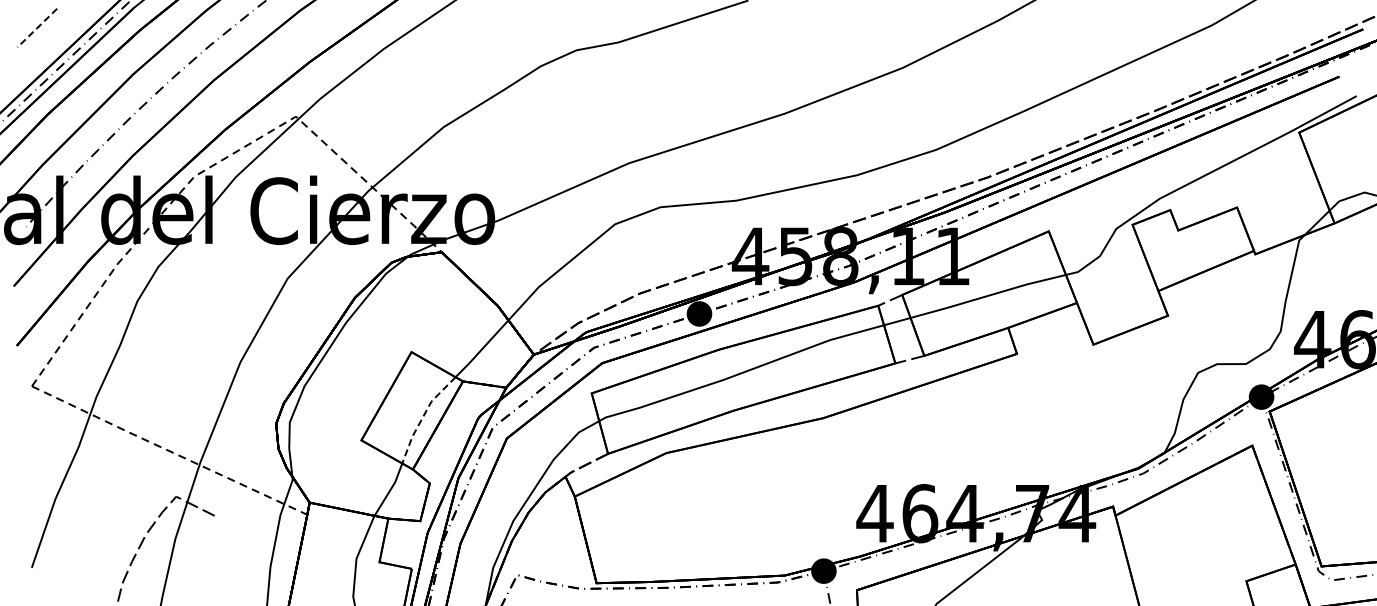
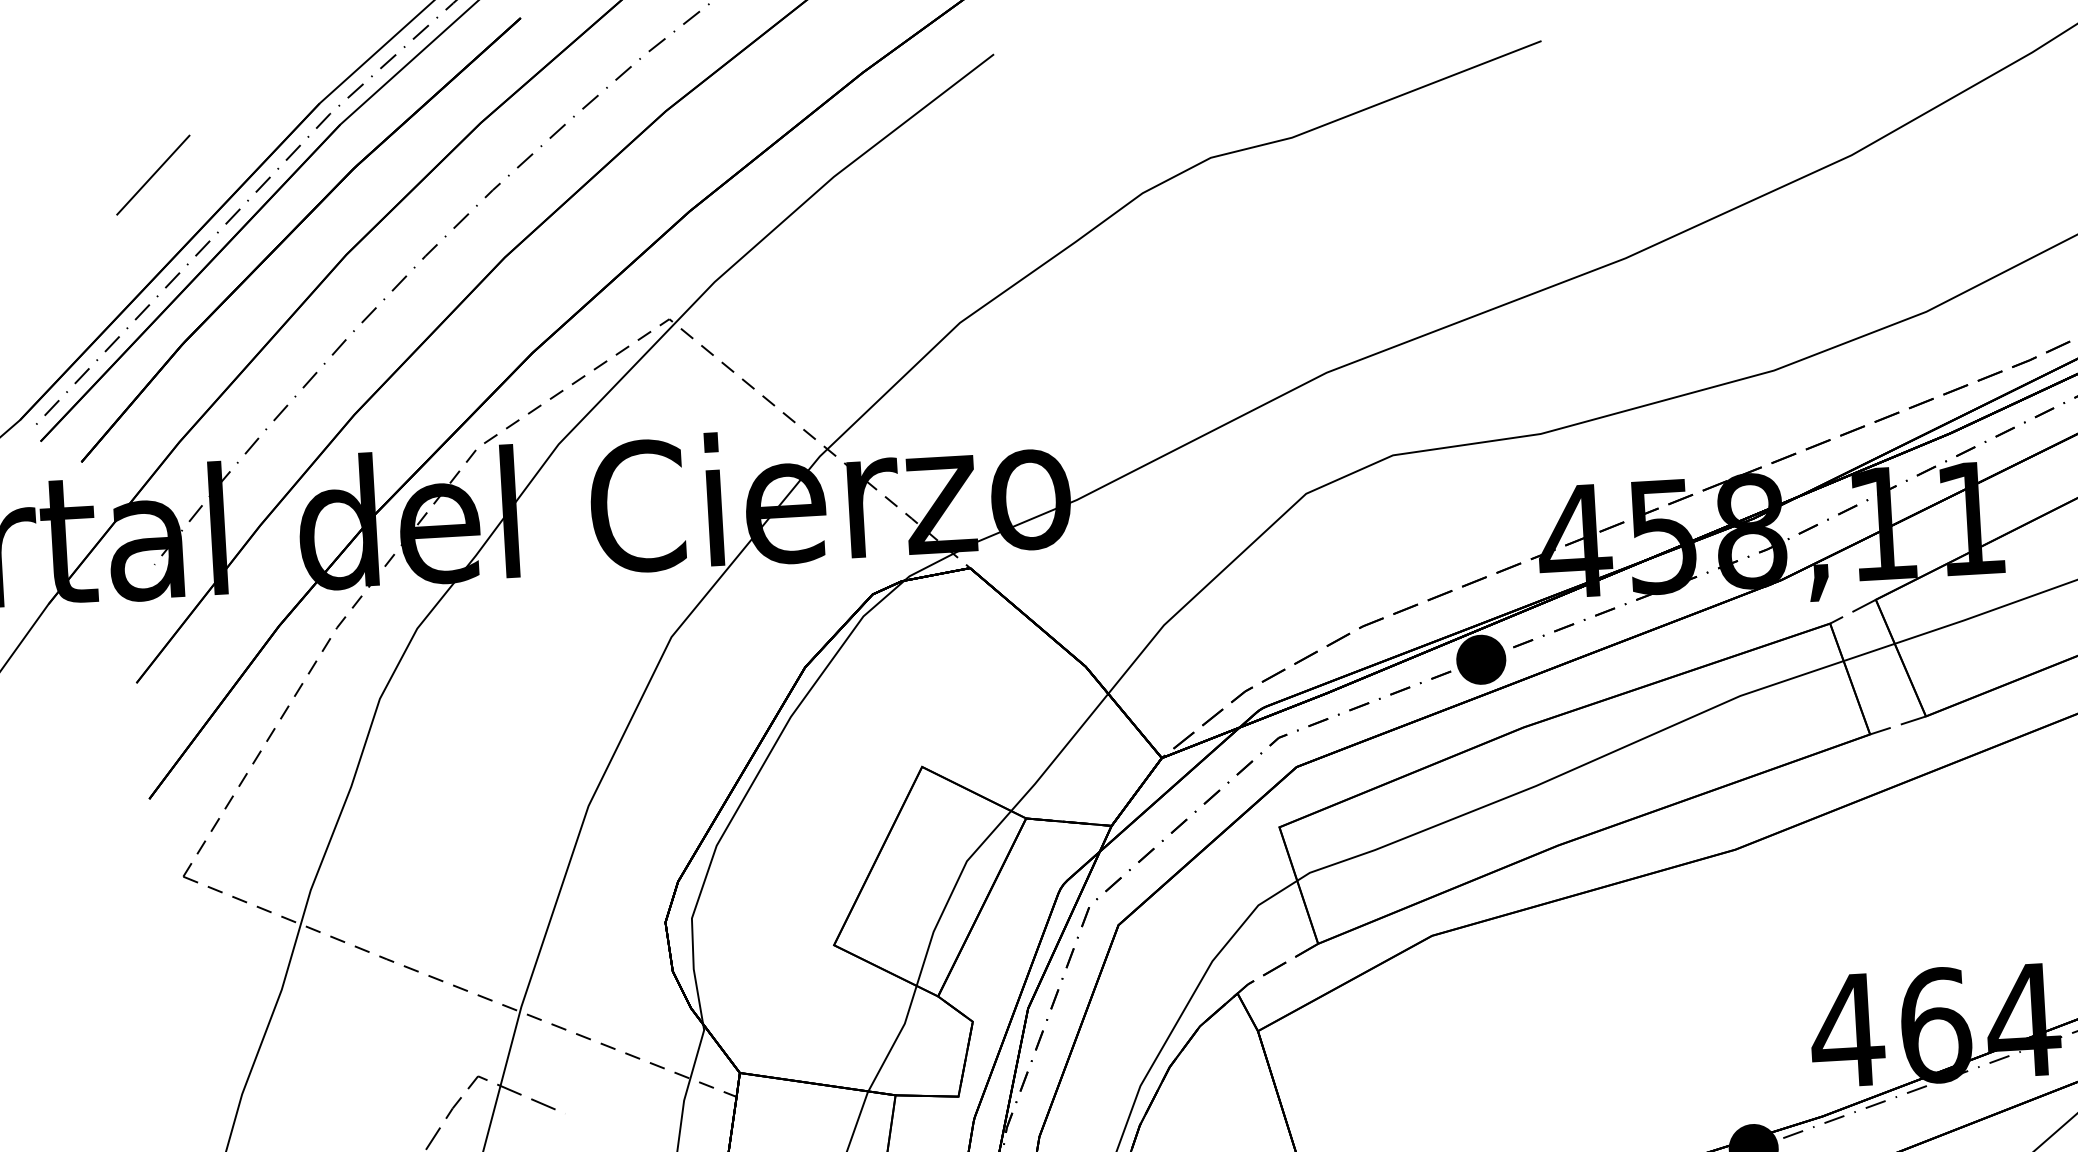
line: (37, 28) -> (153, 175), dashed -> solid
line: (423, 416) -> (952, 891), dashed -> solid

